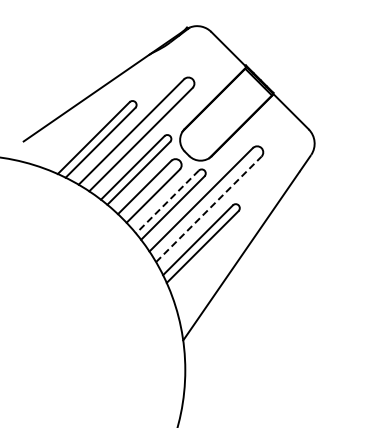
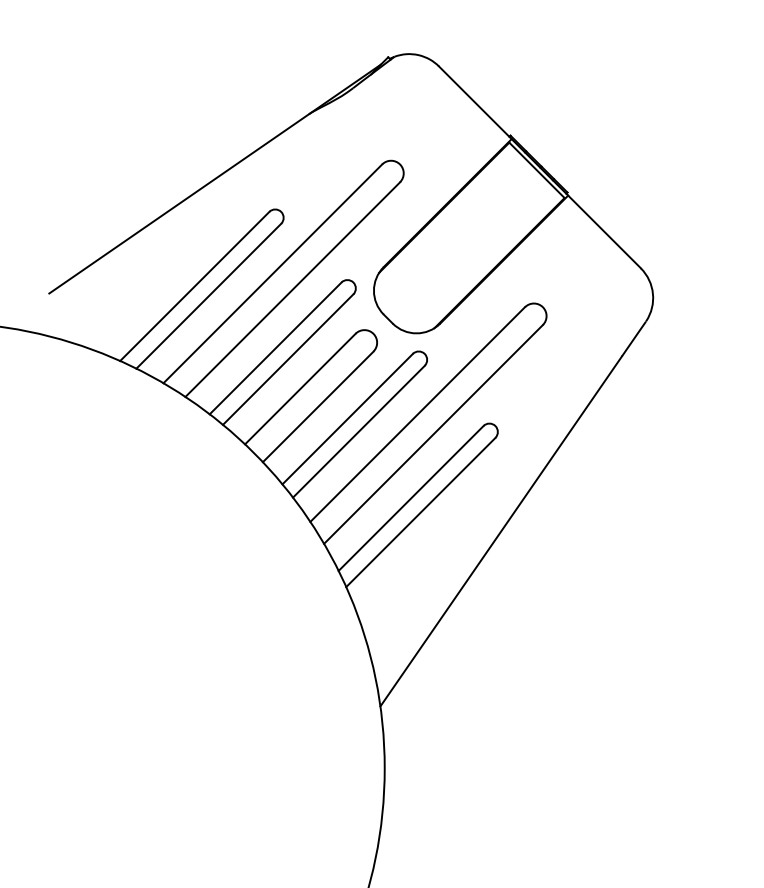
line: (167, 202) -> (347, 420), dashed -> solid
line: (208, 209) -> (432, 434), dashed -> solid

